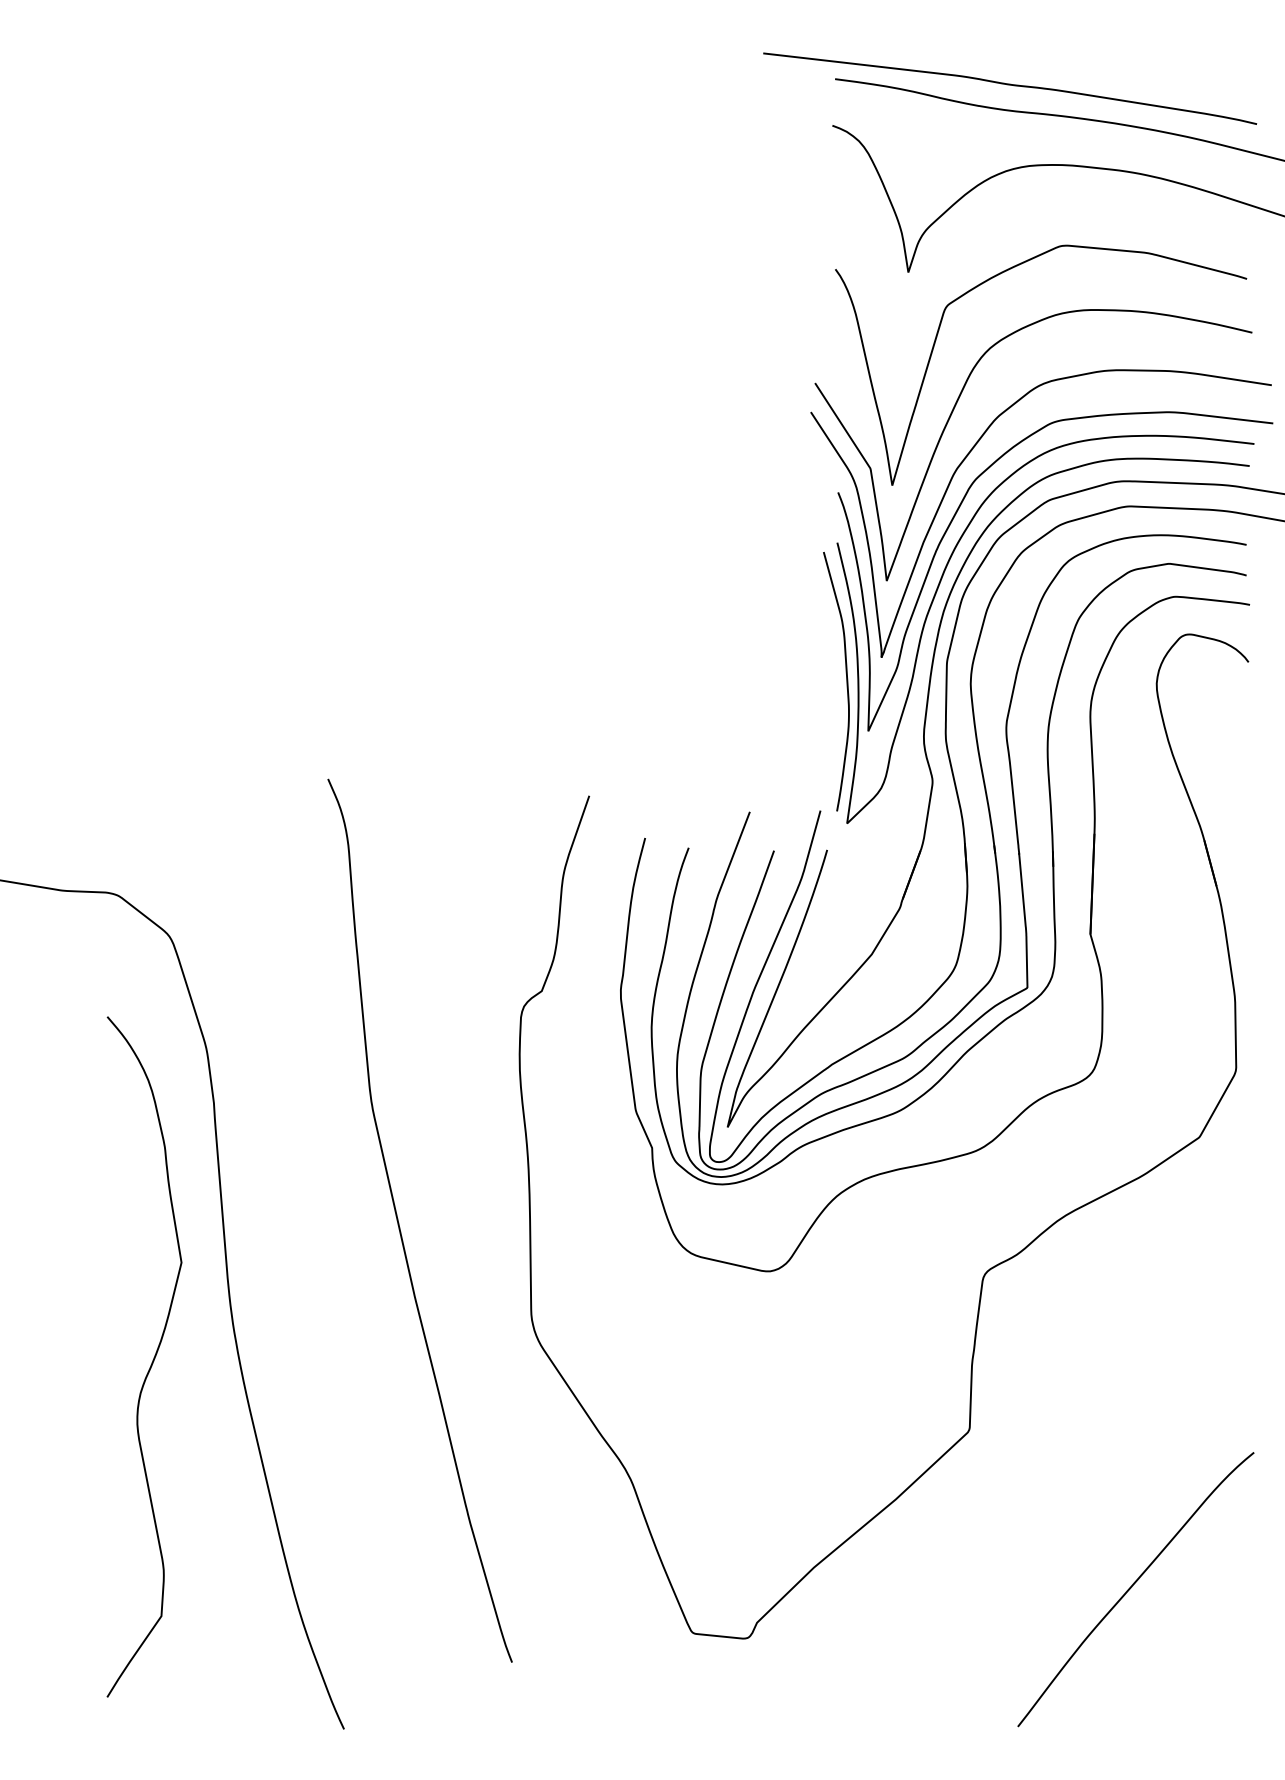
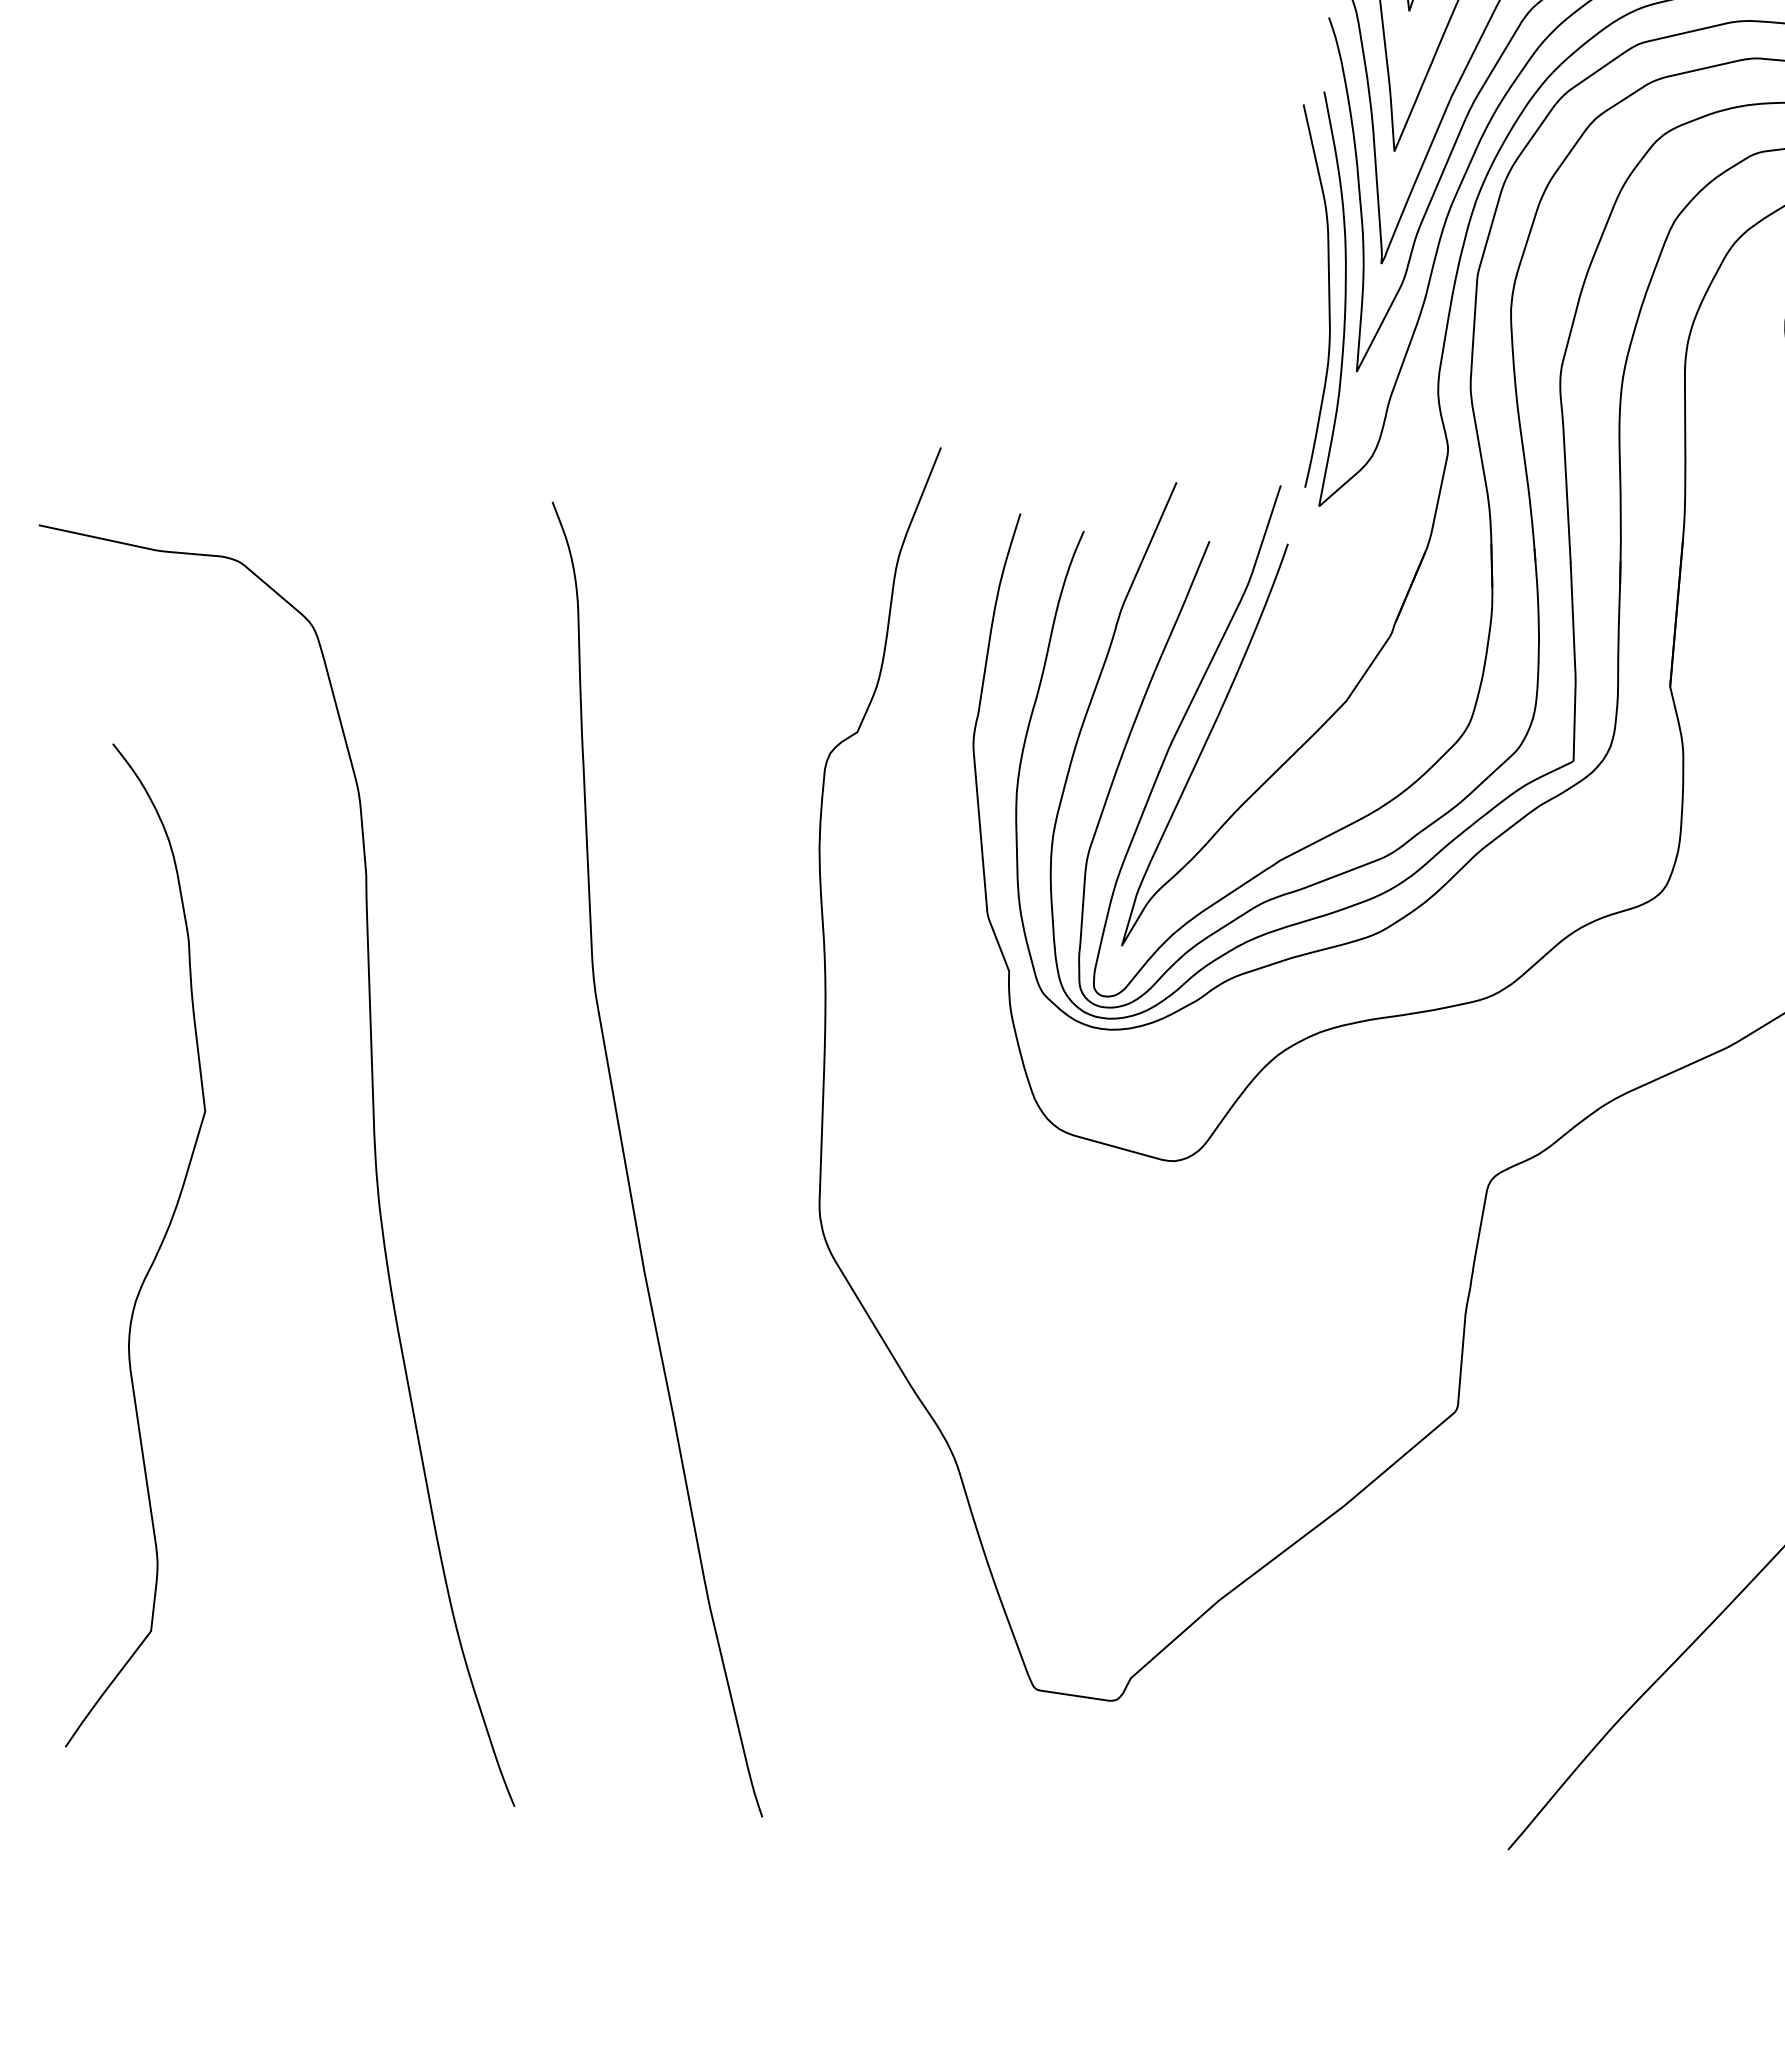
curve: (399, 1223) -> (626, 1162), moved
curve: (152, 1360) -> (155, 1253), moved

